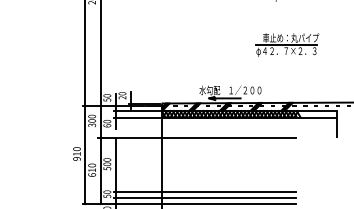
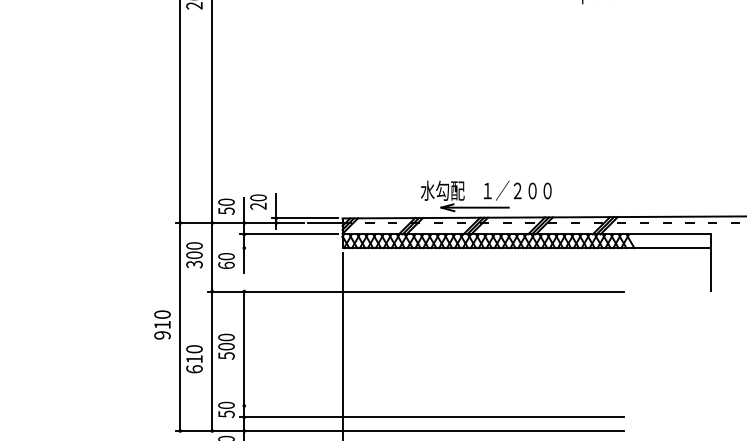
part: (287, 44) -> (606, 93), removed
line: (136, 117) -> (288, 247), removed
line: (204, 192) -> (431, 406), removed

